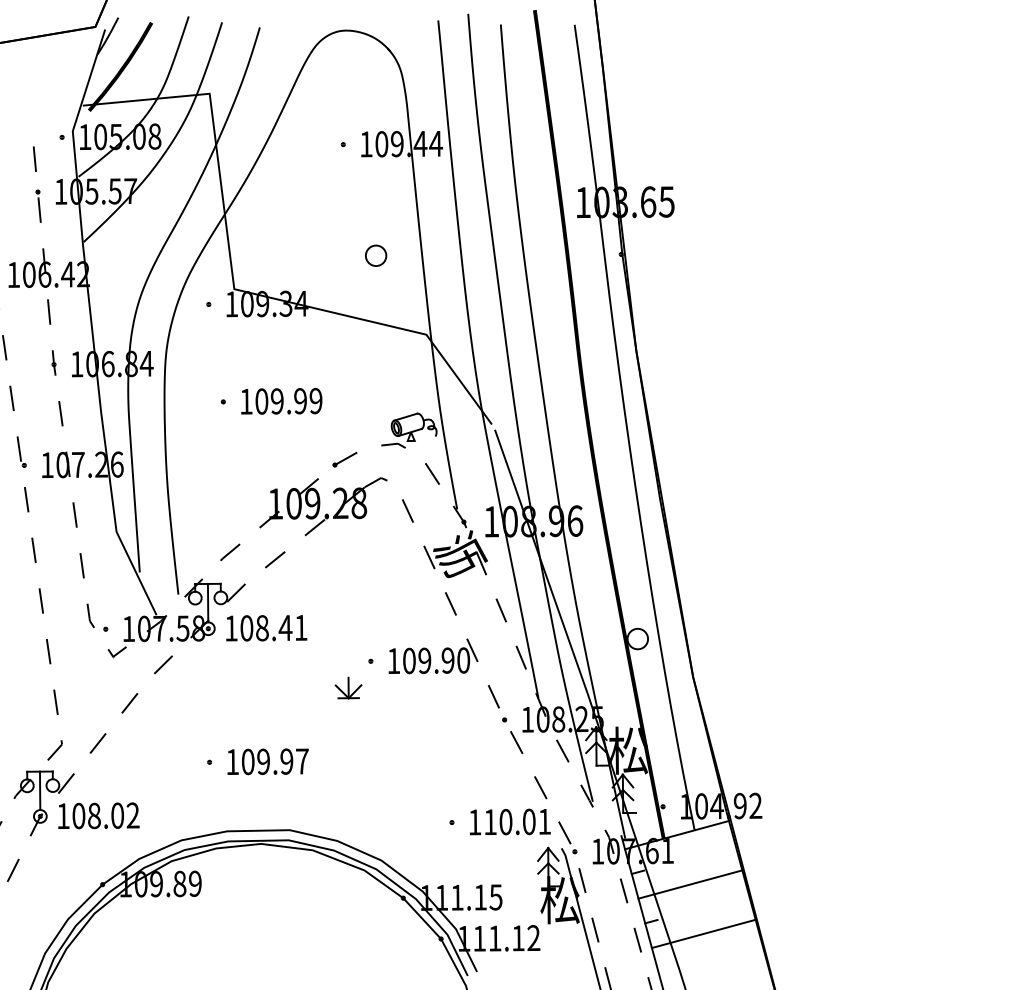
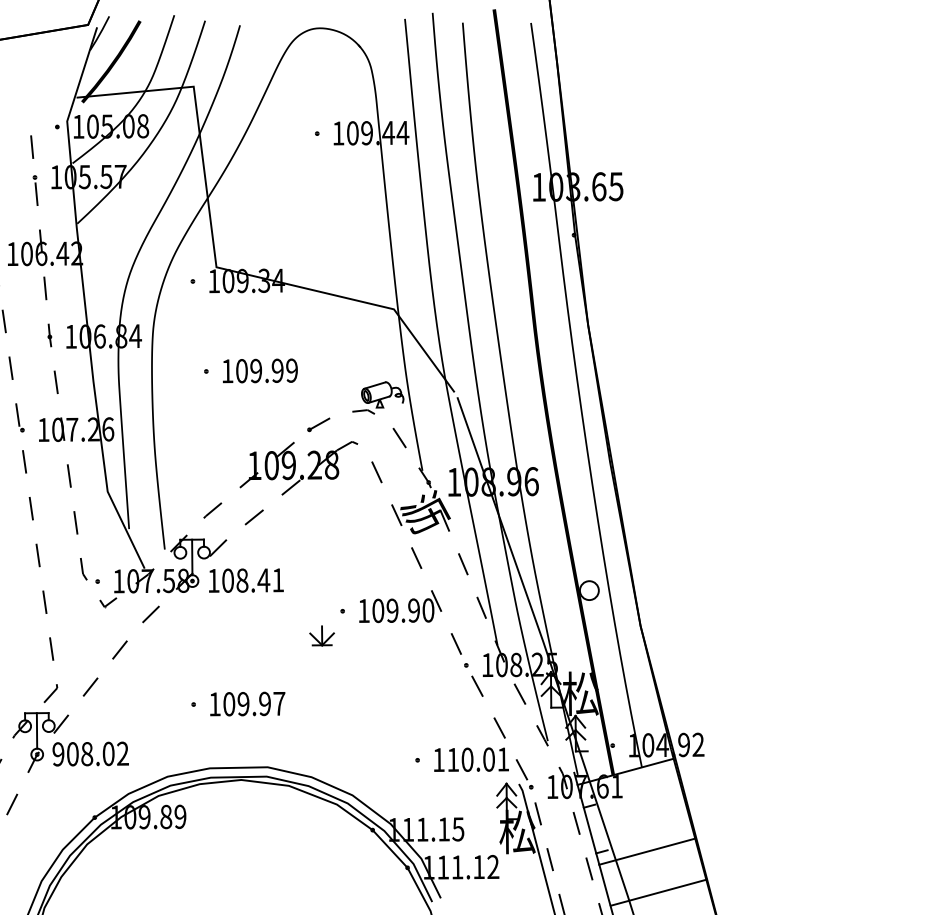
part: (376, 255) -> (347, 236), removed
text: (63, 816) -> (58, 754), 108.02 -> 908.02
line: (690, 884) -> (647, 851), moved
line: (703, 933) -> (658, 892), moved

